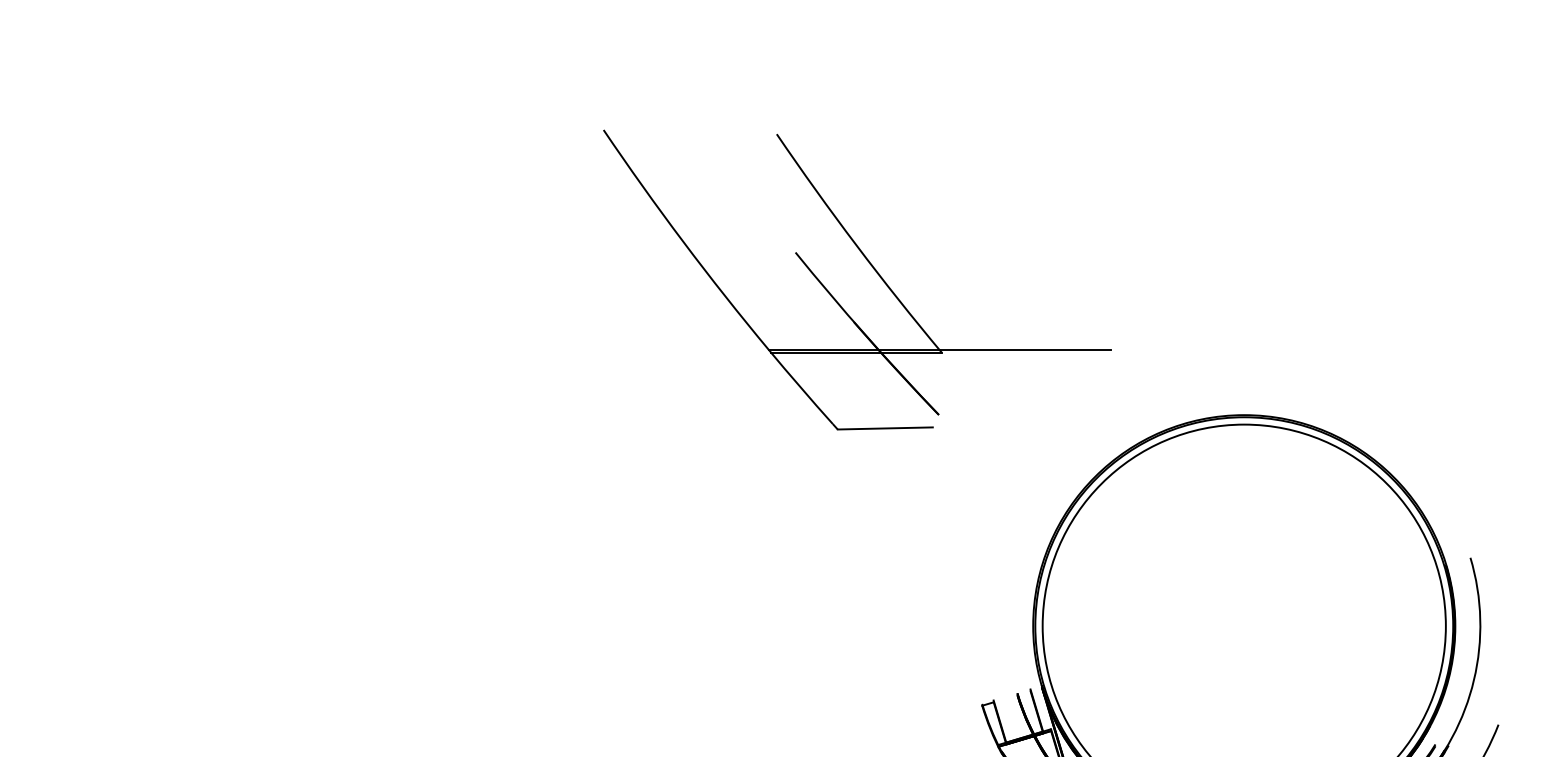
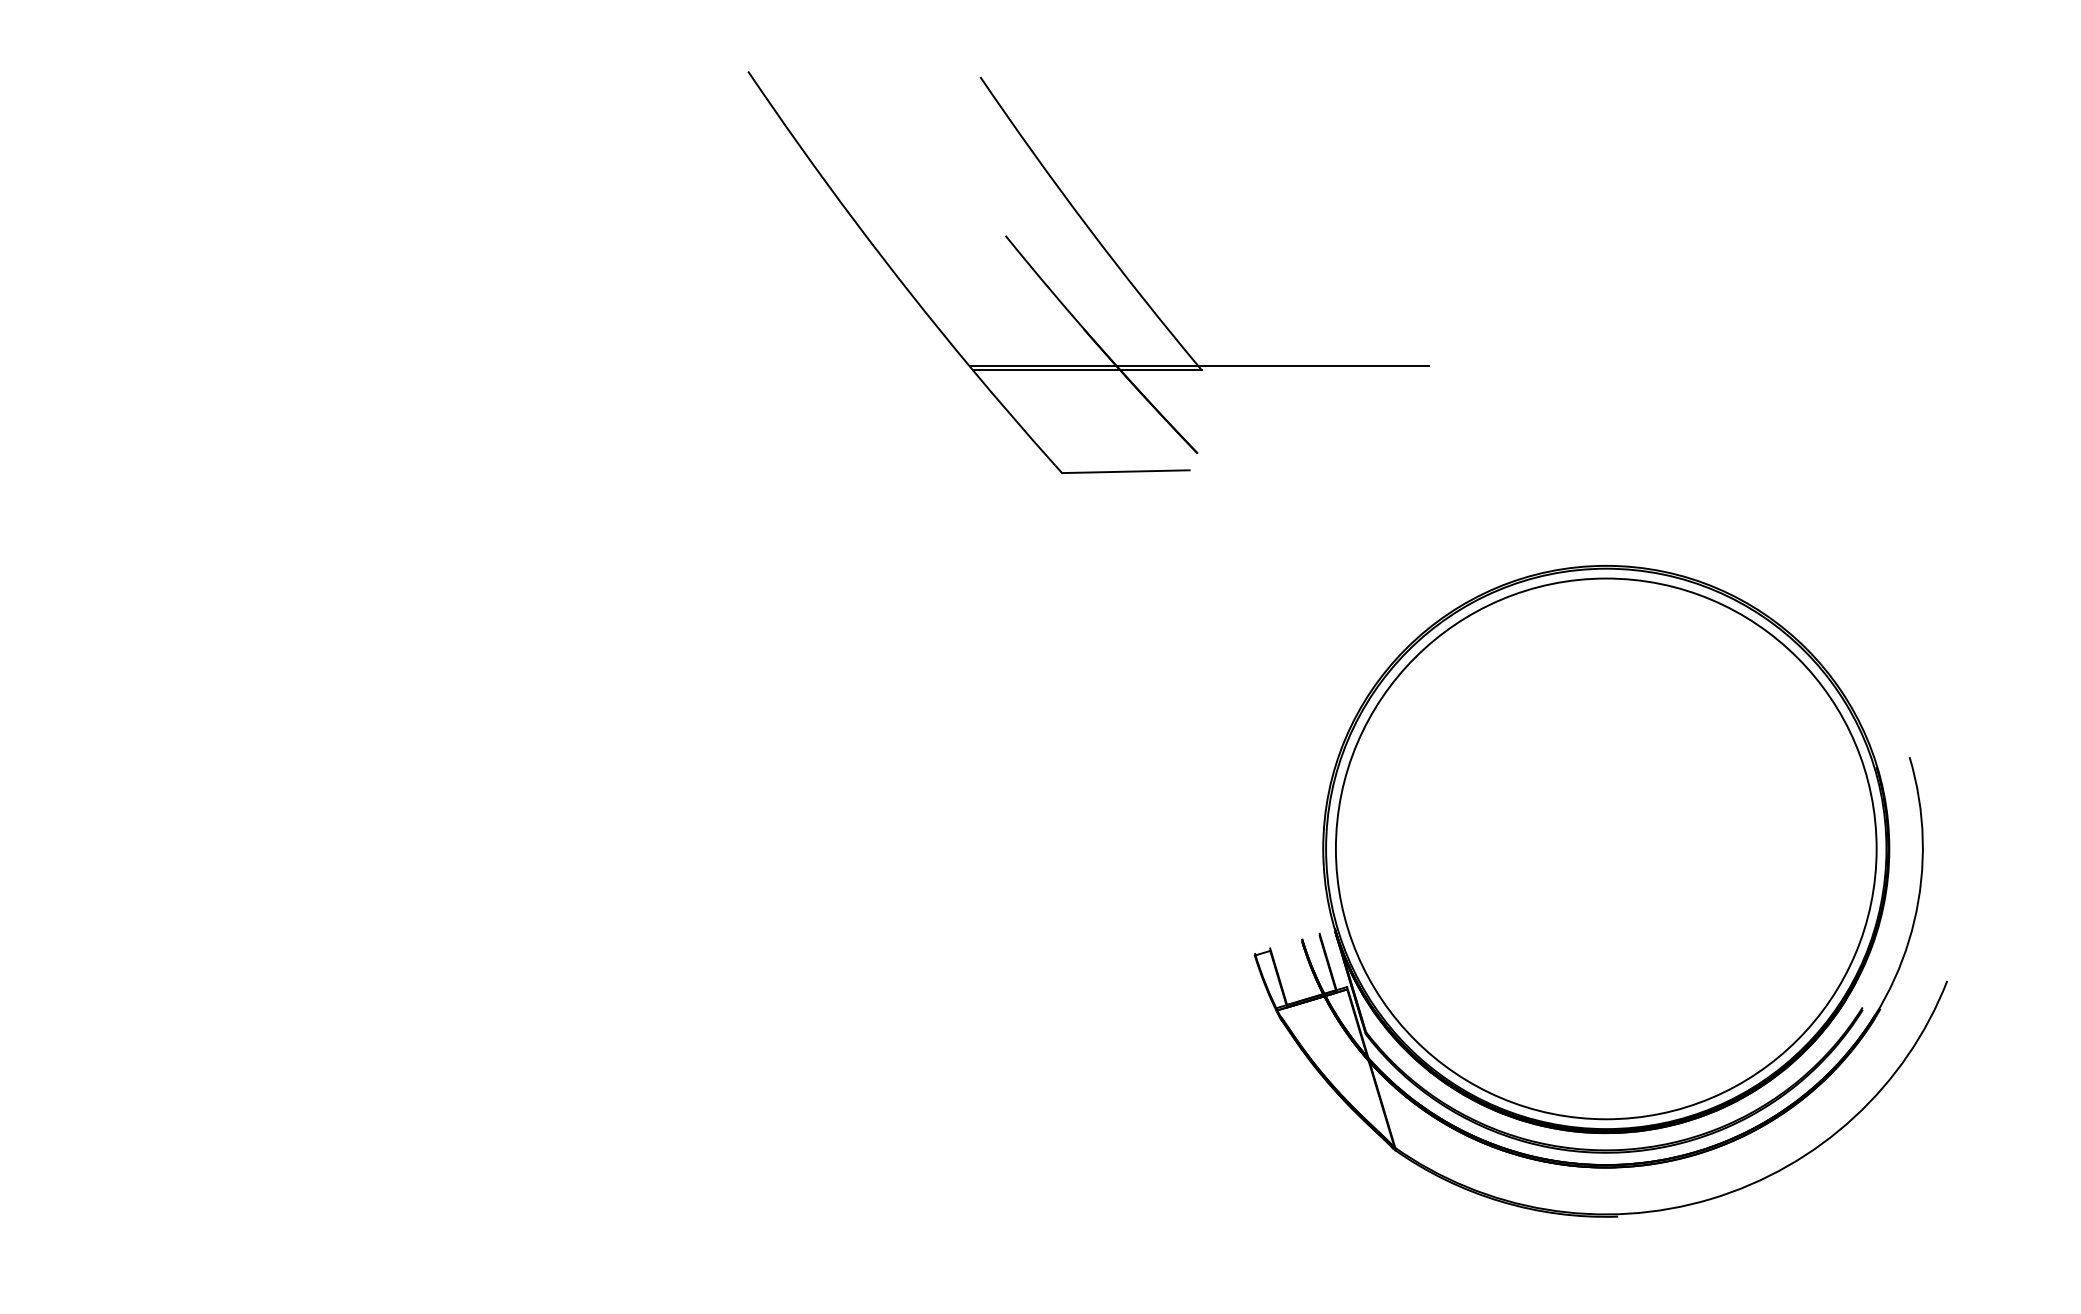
part: (873, 269) -> (1110, 258), moved

